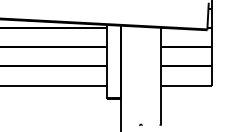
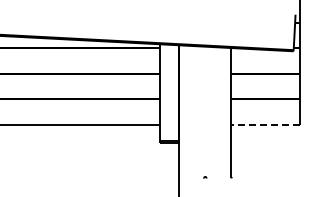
line: (186, 85) -> (265, 124), solid -> dashed

